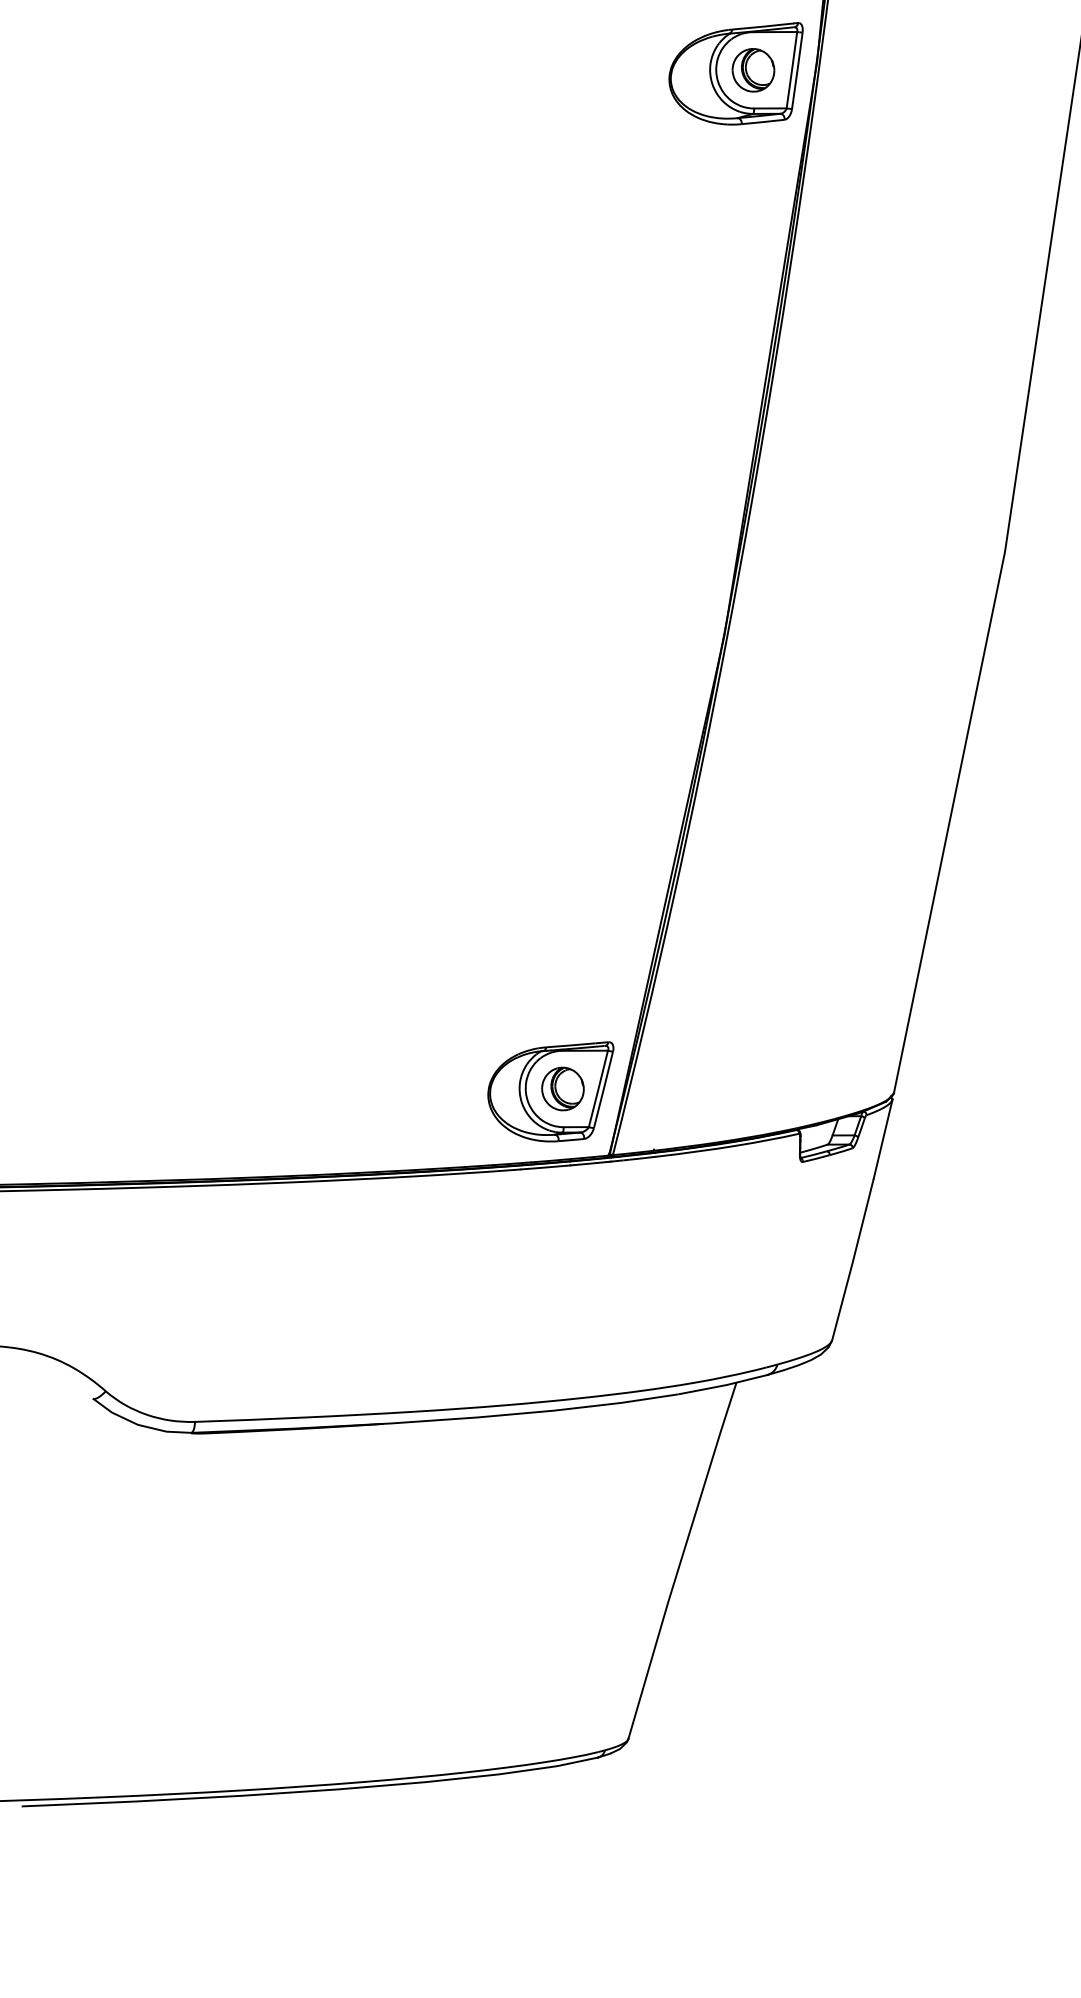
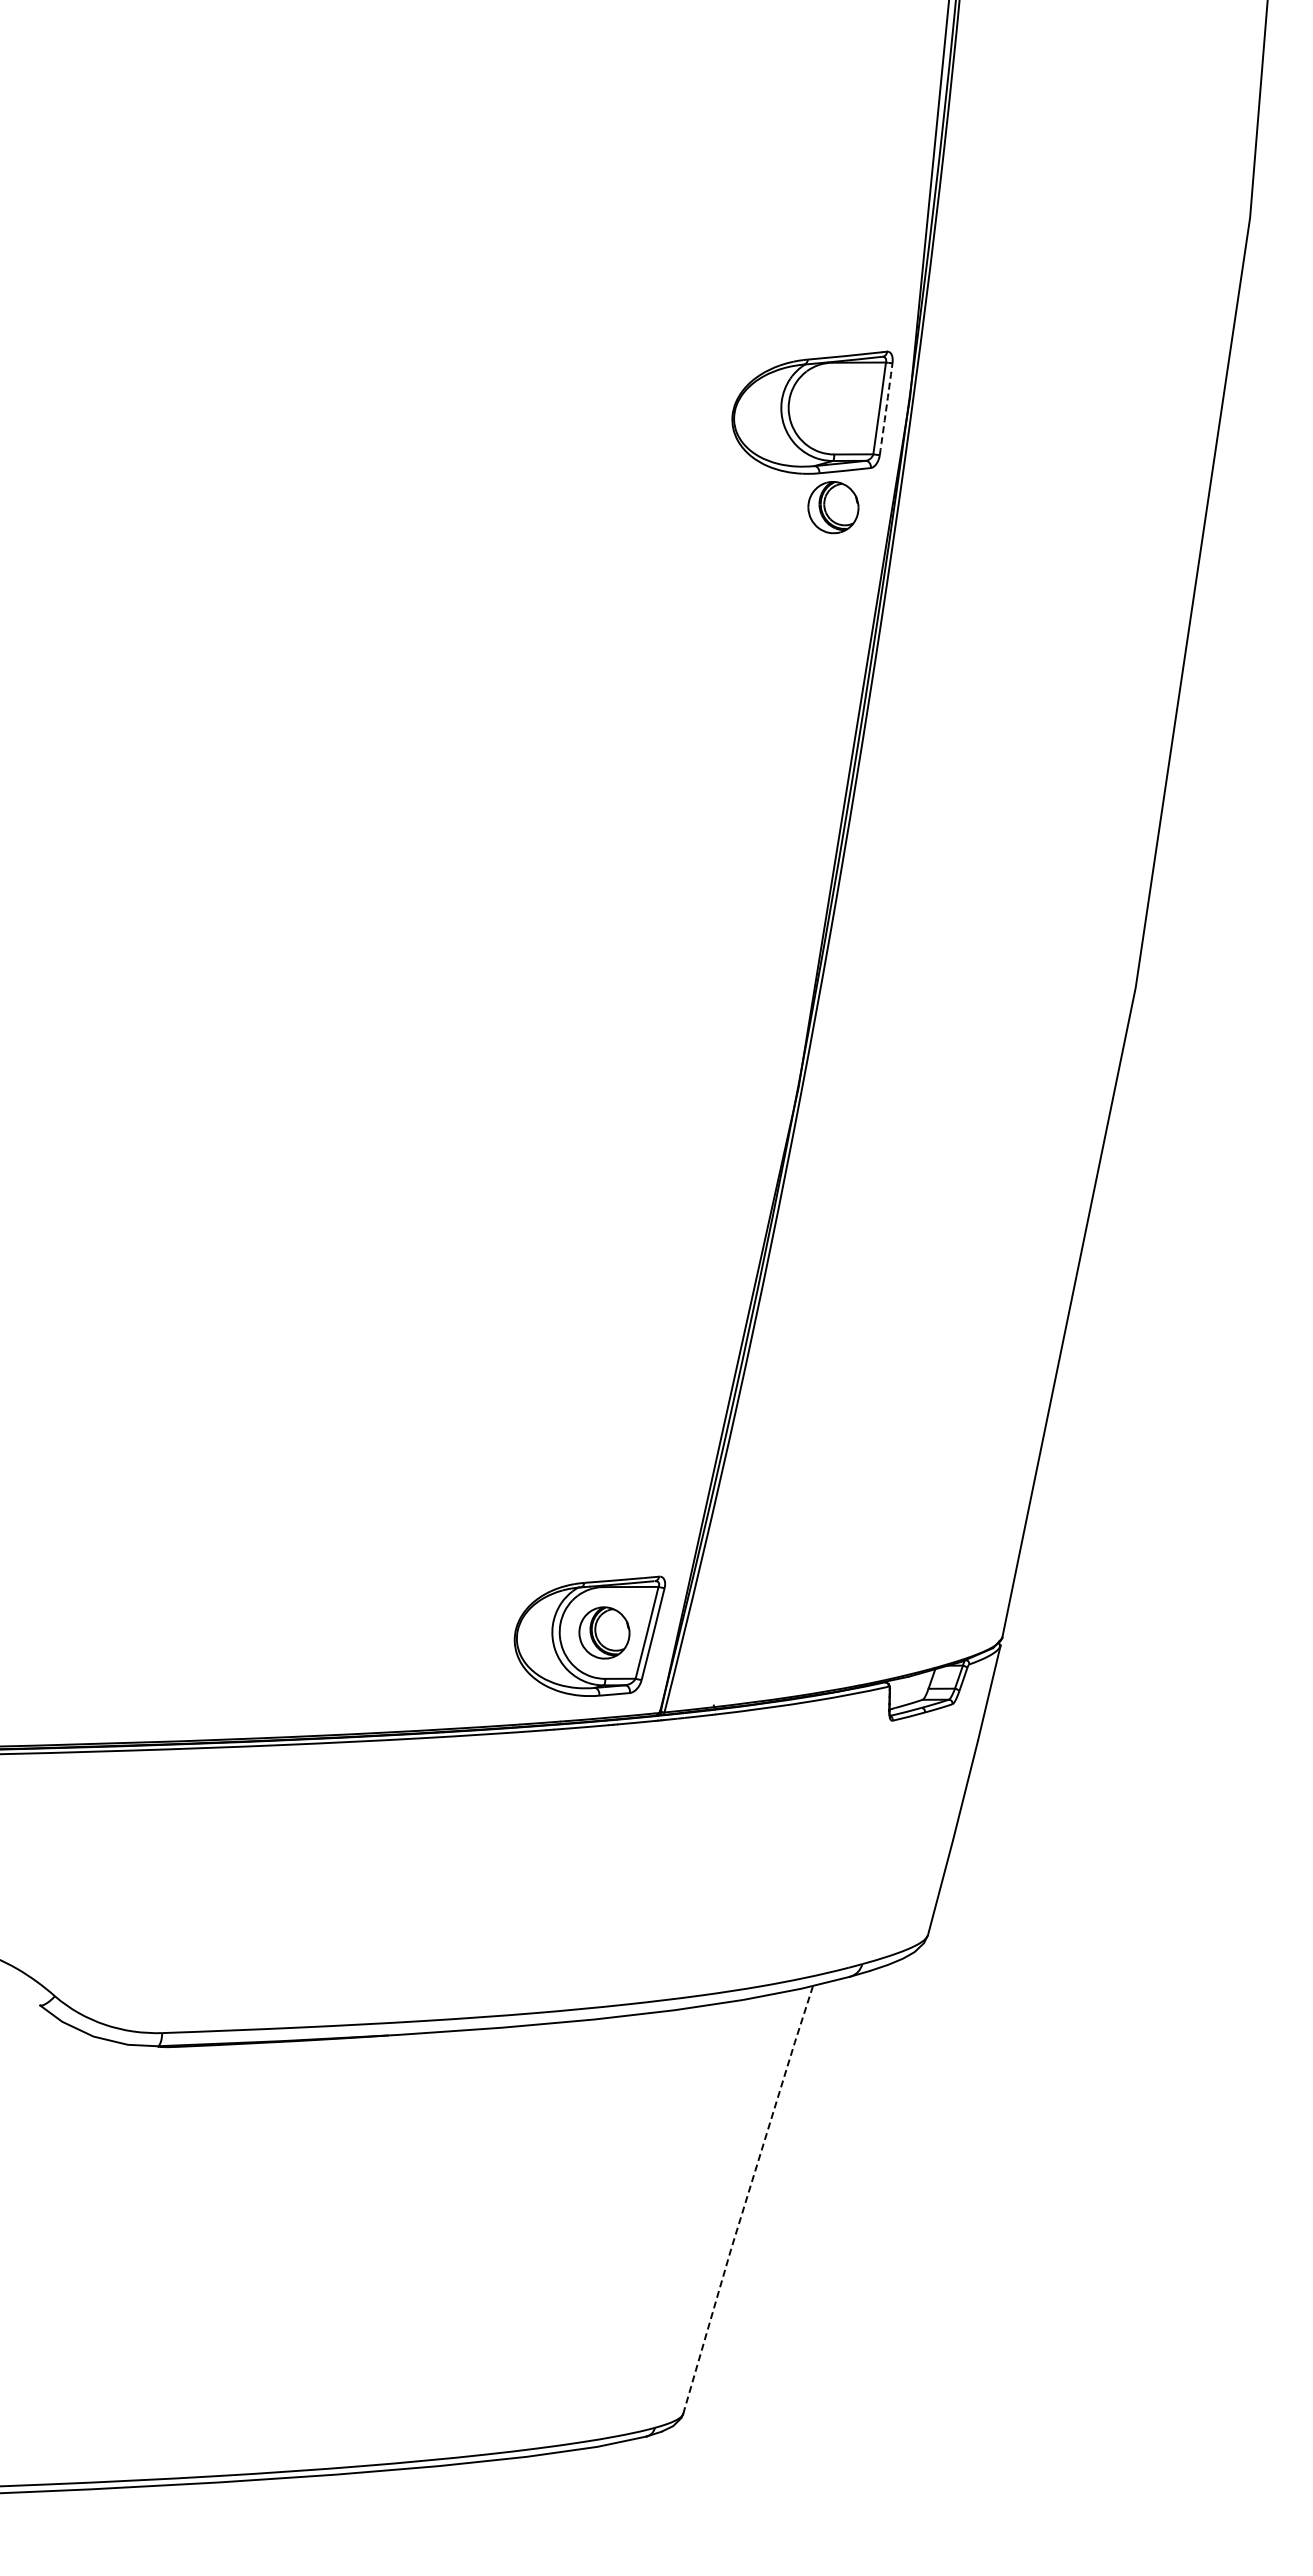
part: (753, 70) -> (833, 507), moved
arc: (797, 71) -> (886, 409), solid -> dashed
line: (681, 1560) -> (746, 2199), solid -> dashed

